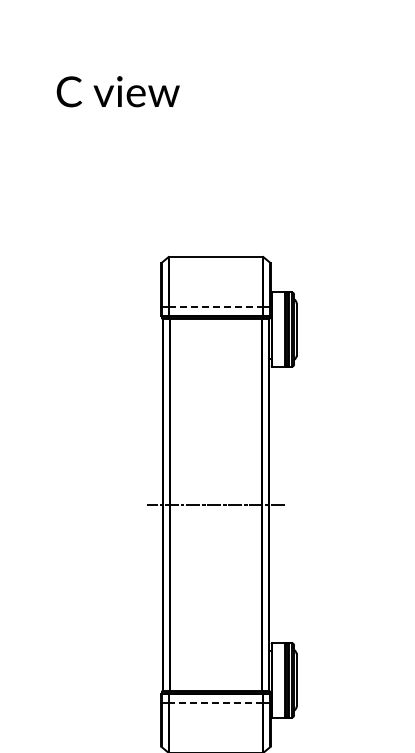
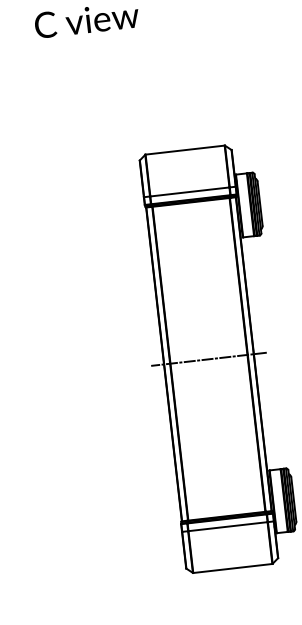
line: (216, 306) -> (190, 191), dashed -> solid
line: (216, 703) -> (228, 526), dashed -> solid

